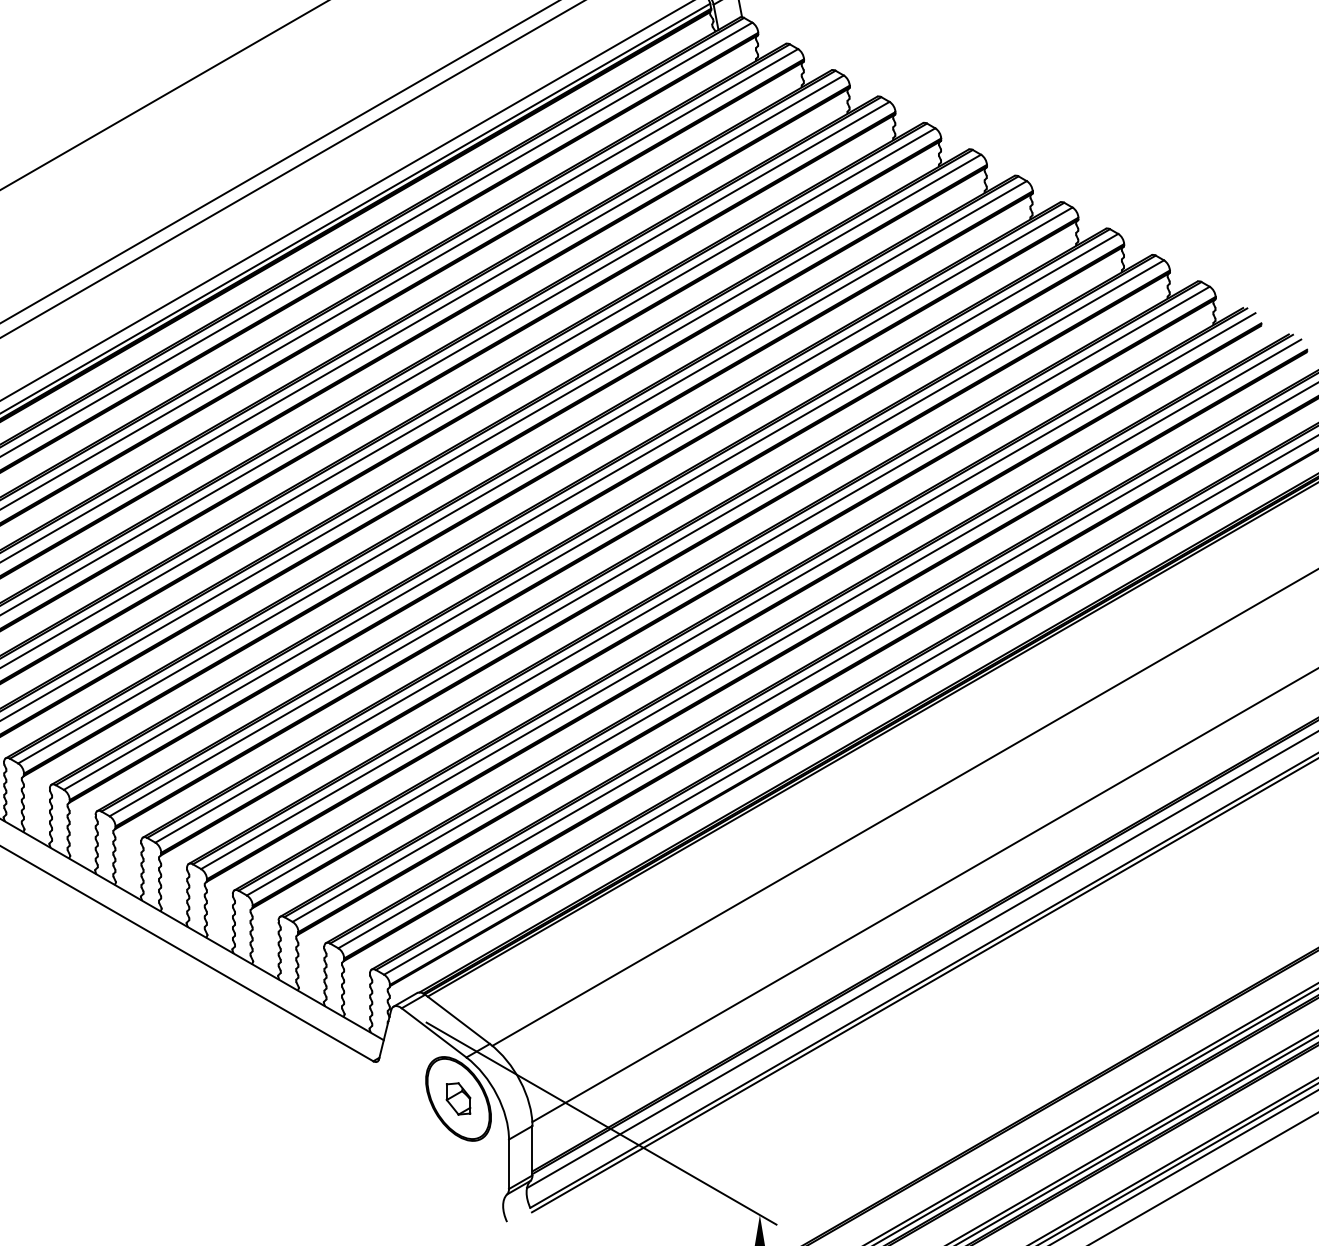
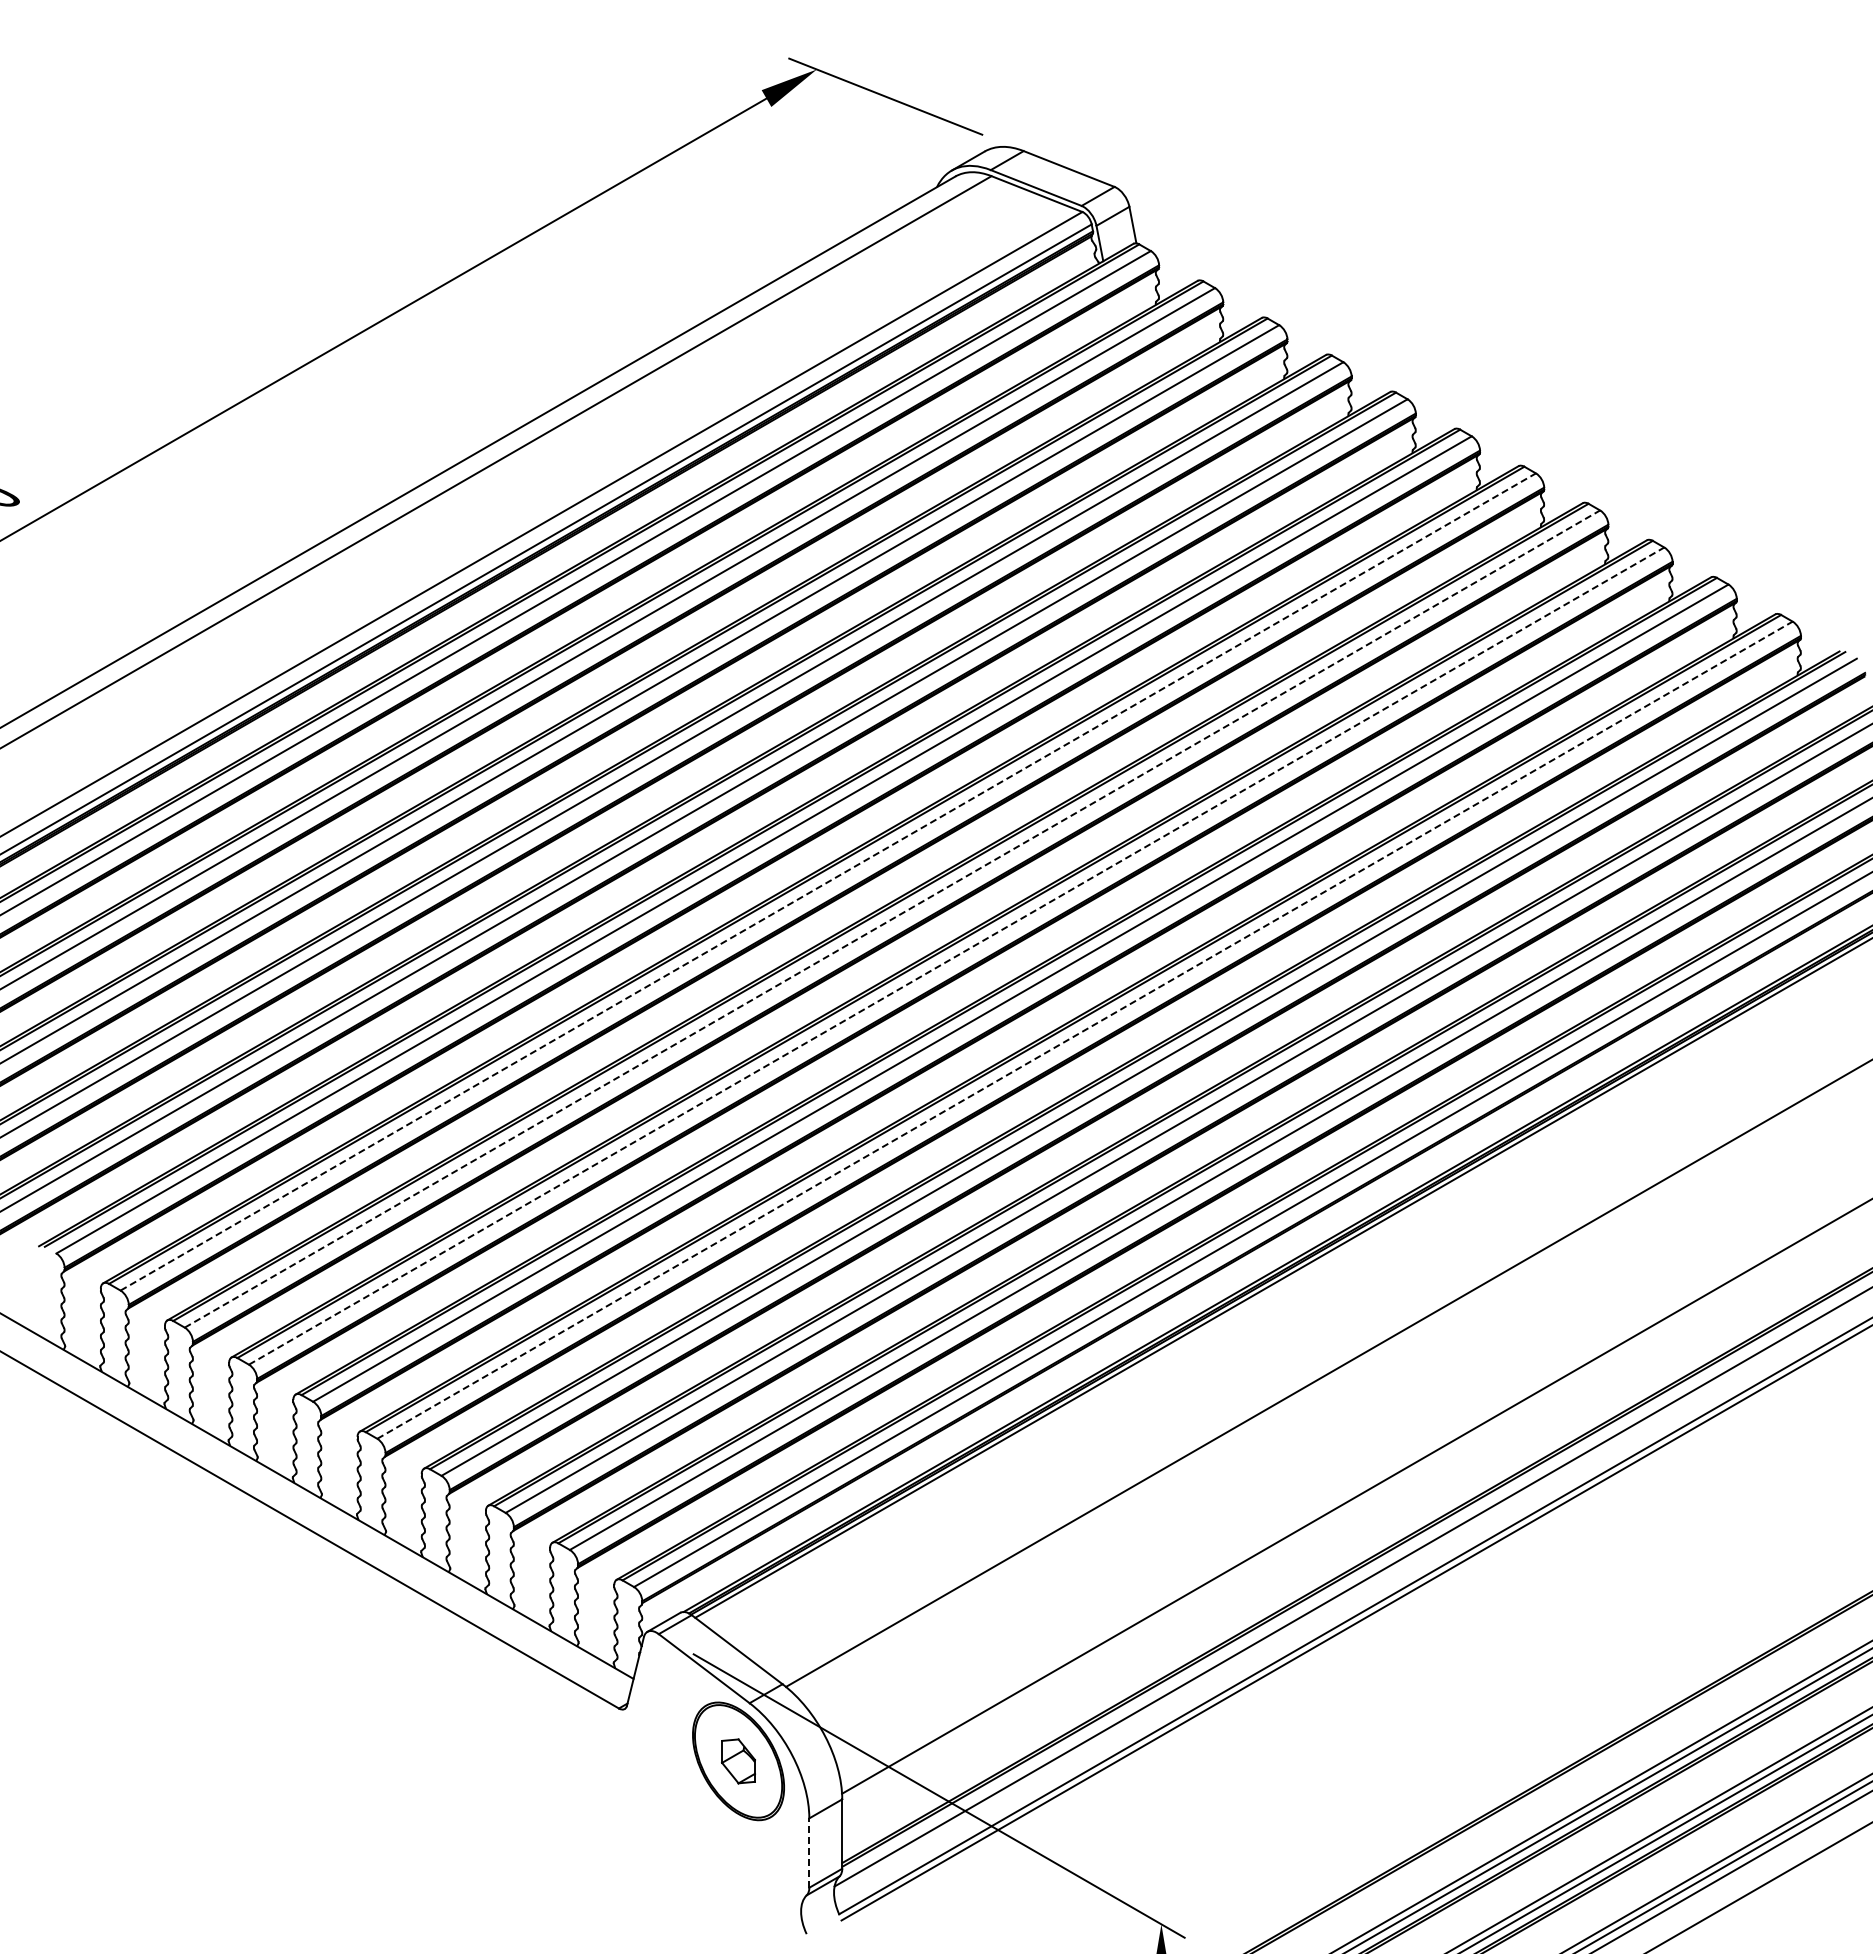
line: (522, 471) -> (828, 881), solid -> dashed
line: (568, 498) -> (892, 918), solid -> dashed
line: (614, 524) -> (957, 955), solid -> dashed
line: (705, 577) -> (1085, 1029), solid -> dashed
line: (509, 1164) -> (809, 1853), solid -> dashed

